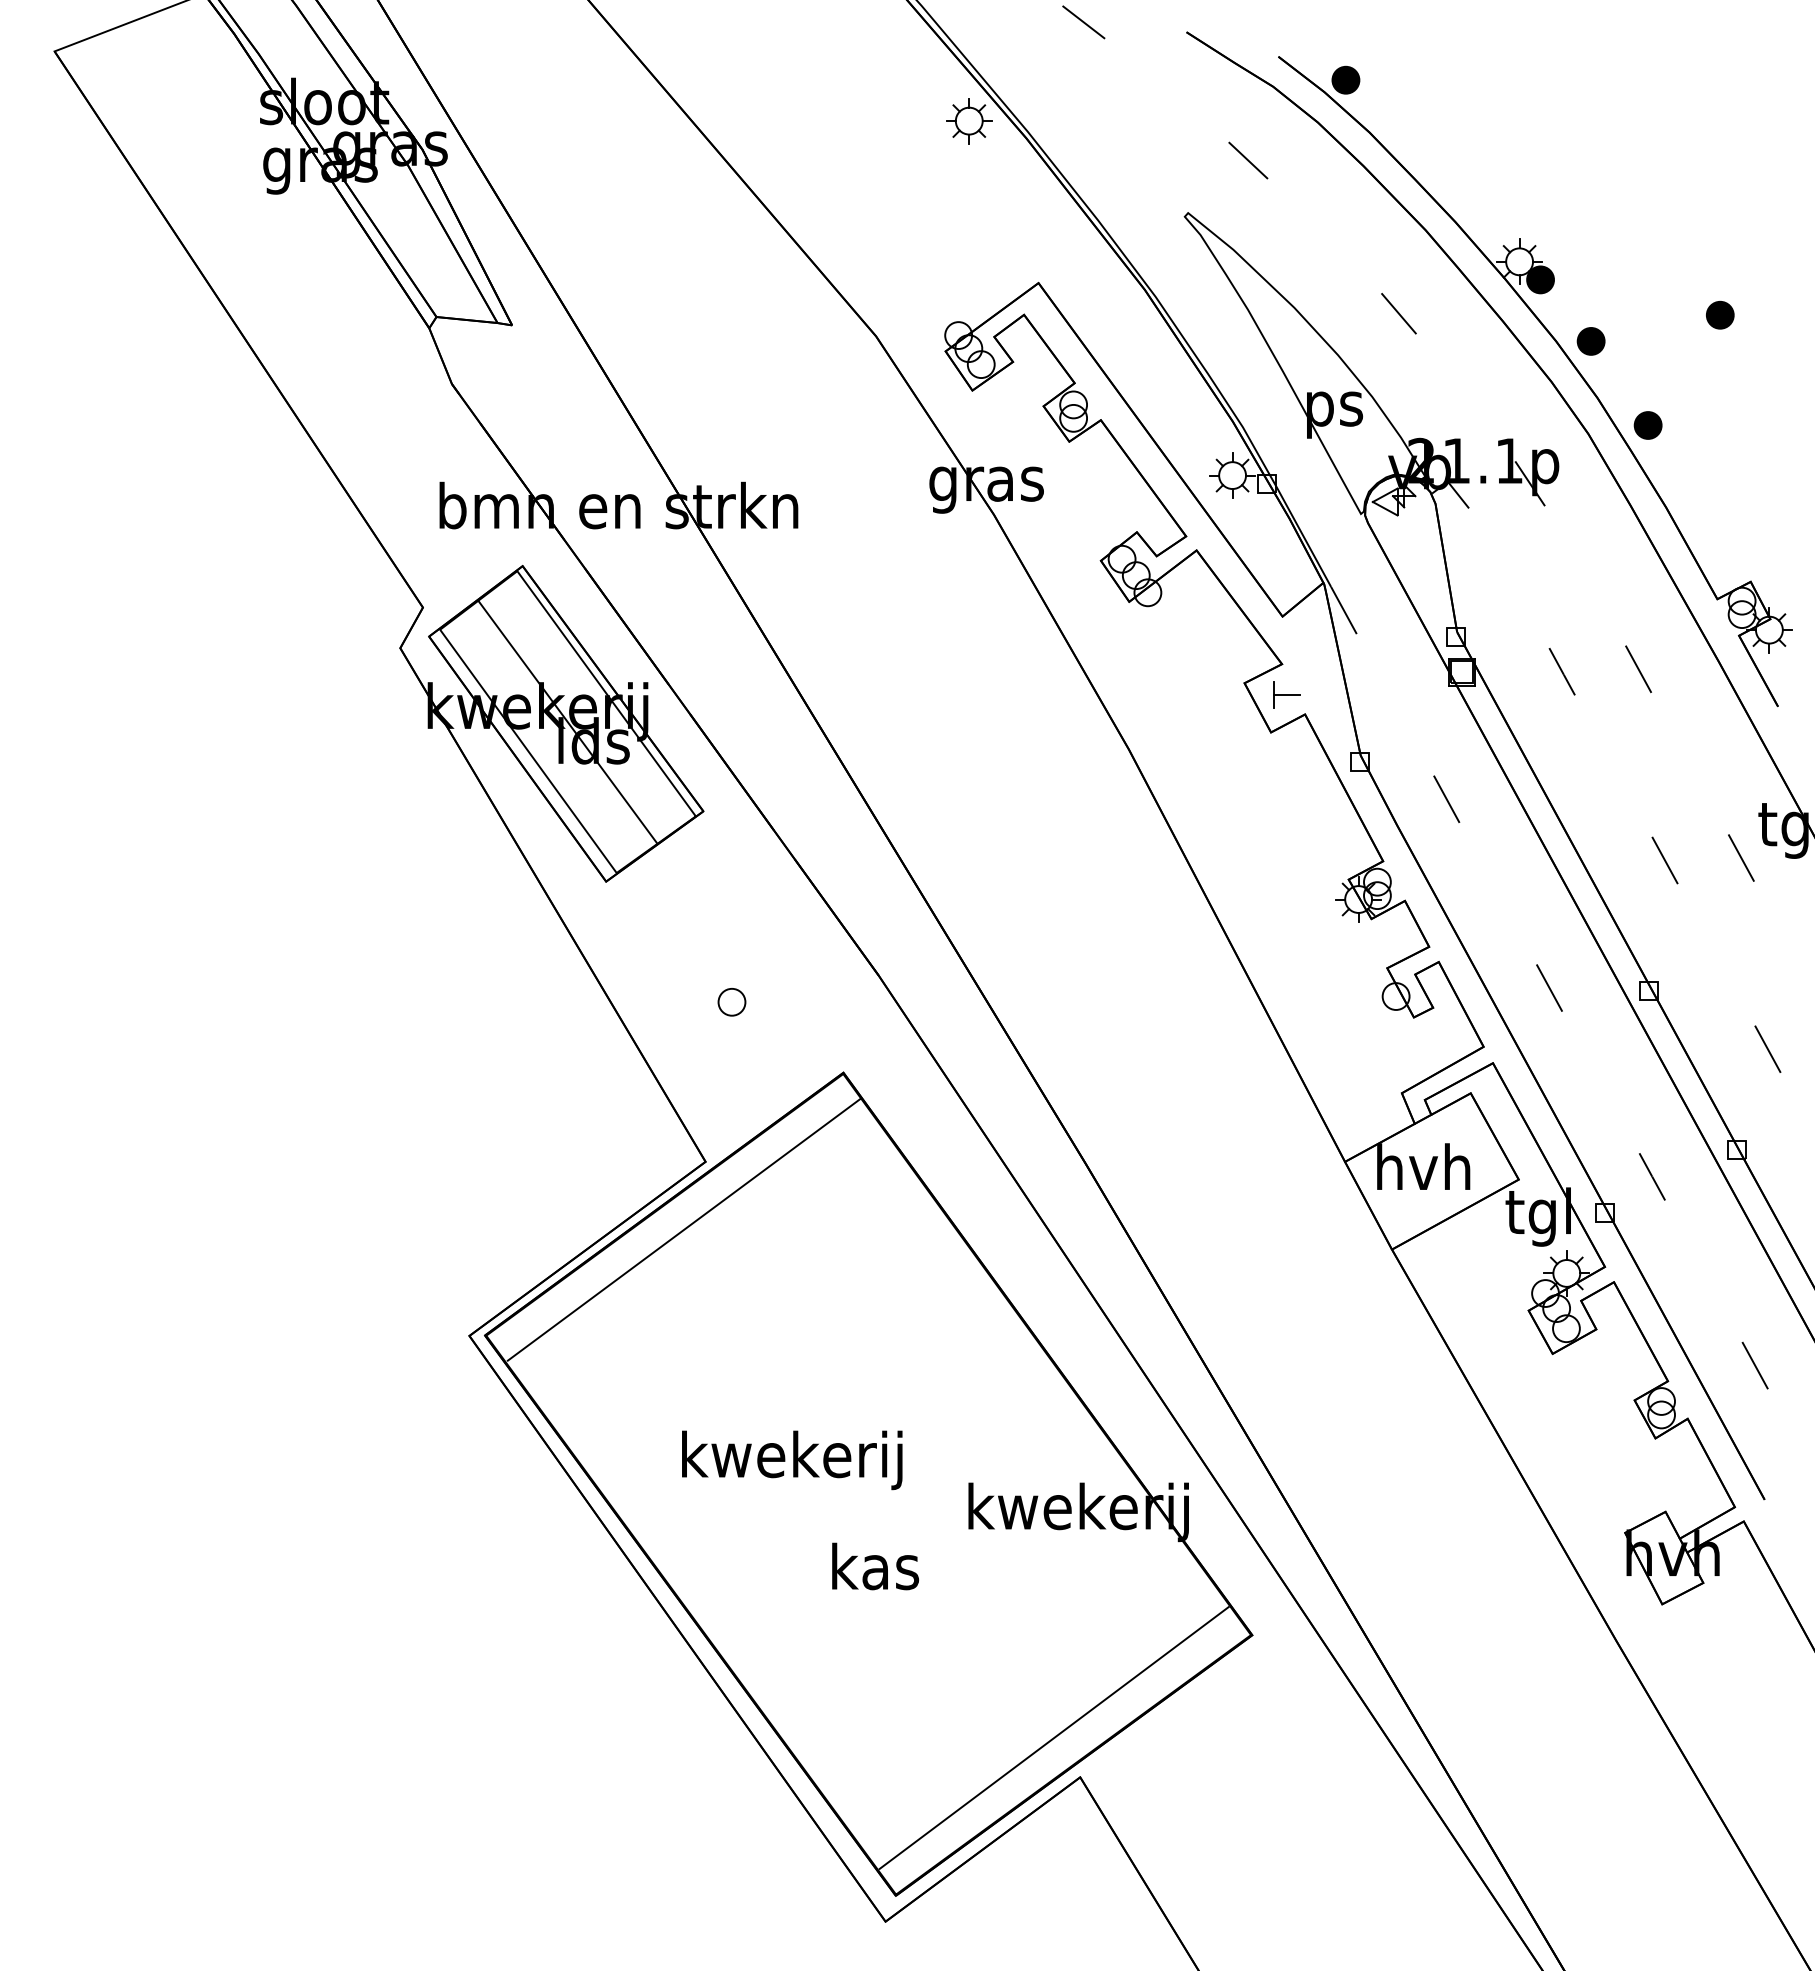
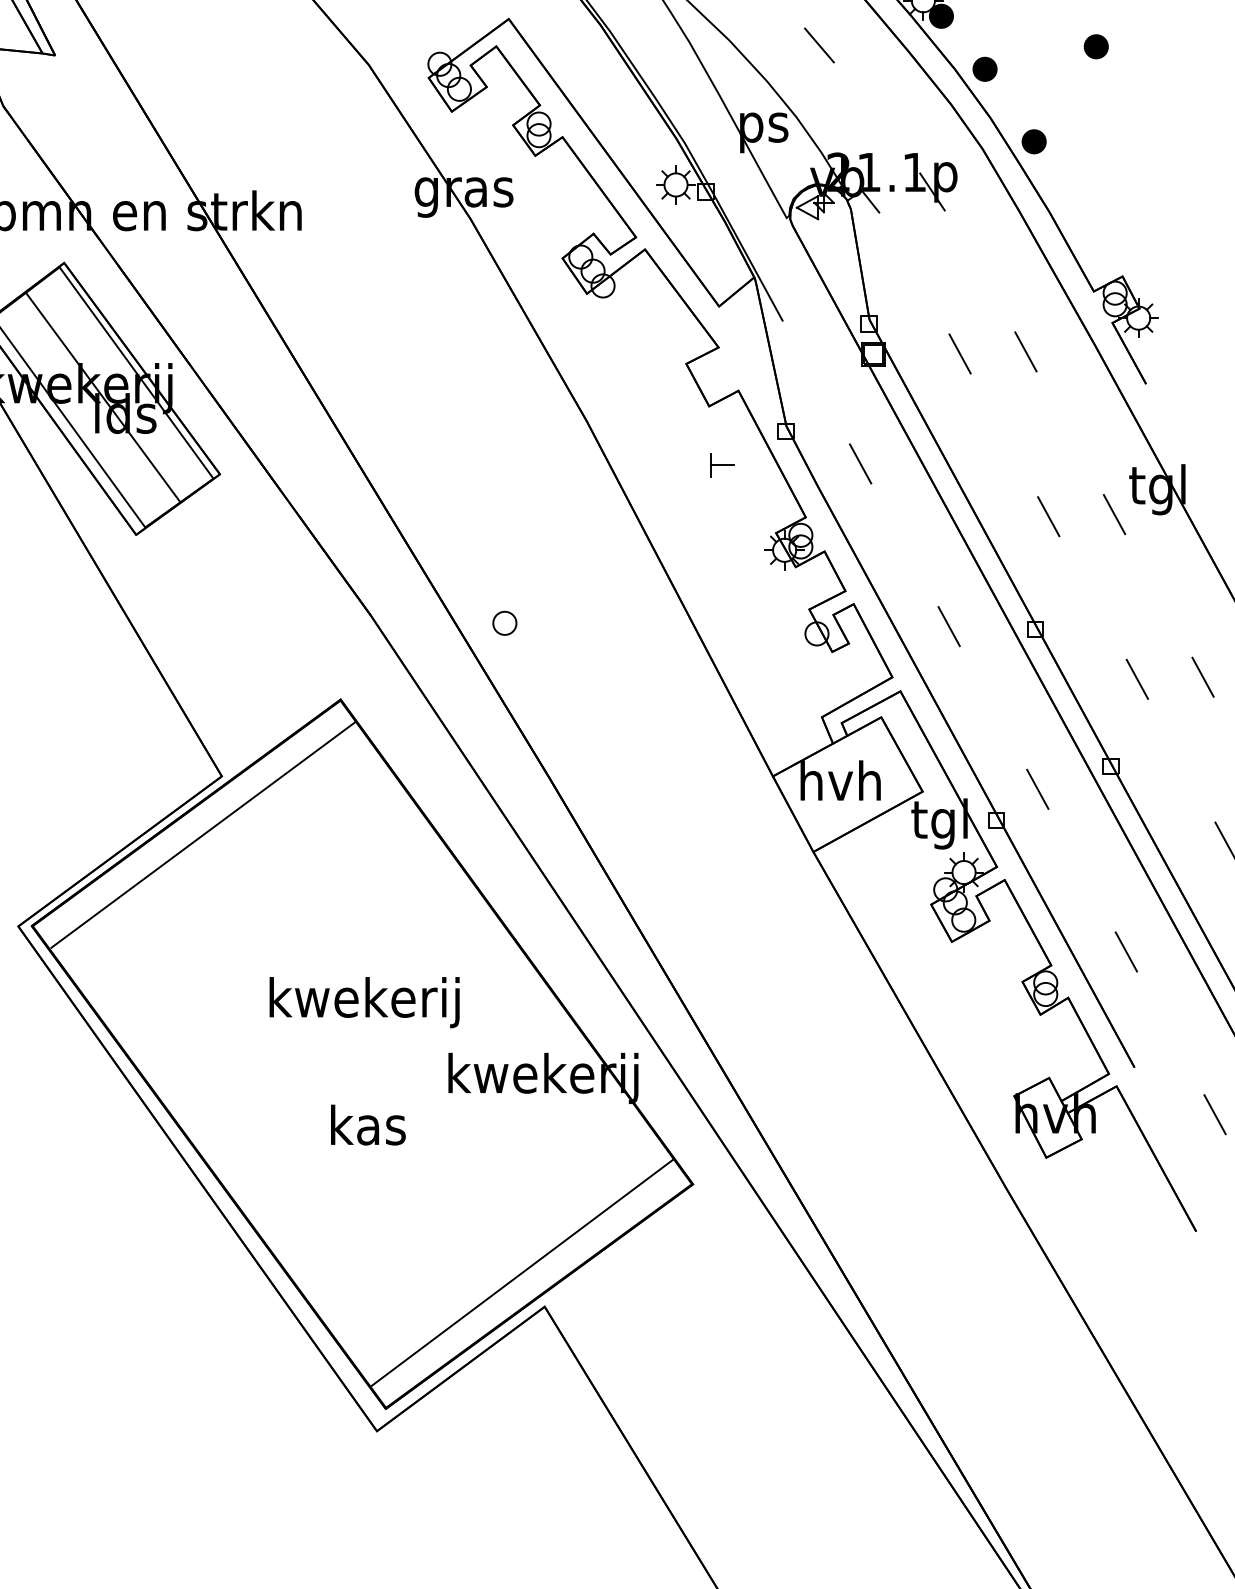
part: (1286, 694) -> (722, 464), moved
part: (731, 1002) -> (504, 623), moved
text: (792, 1460) -> (364, 1002), moved

